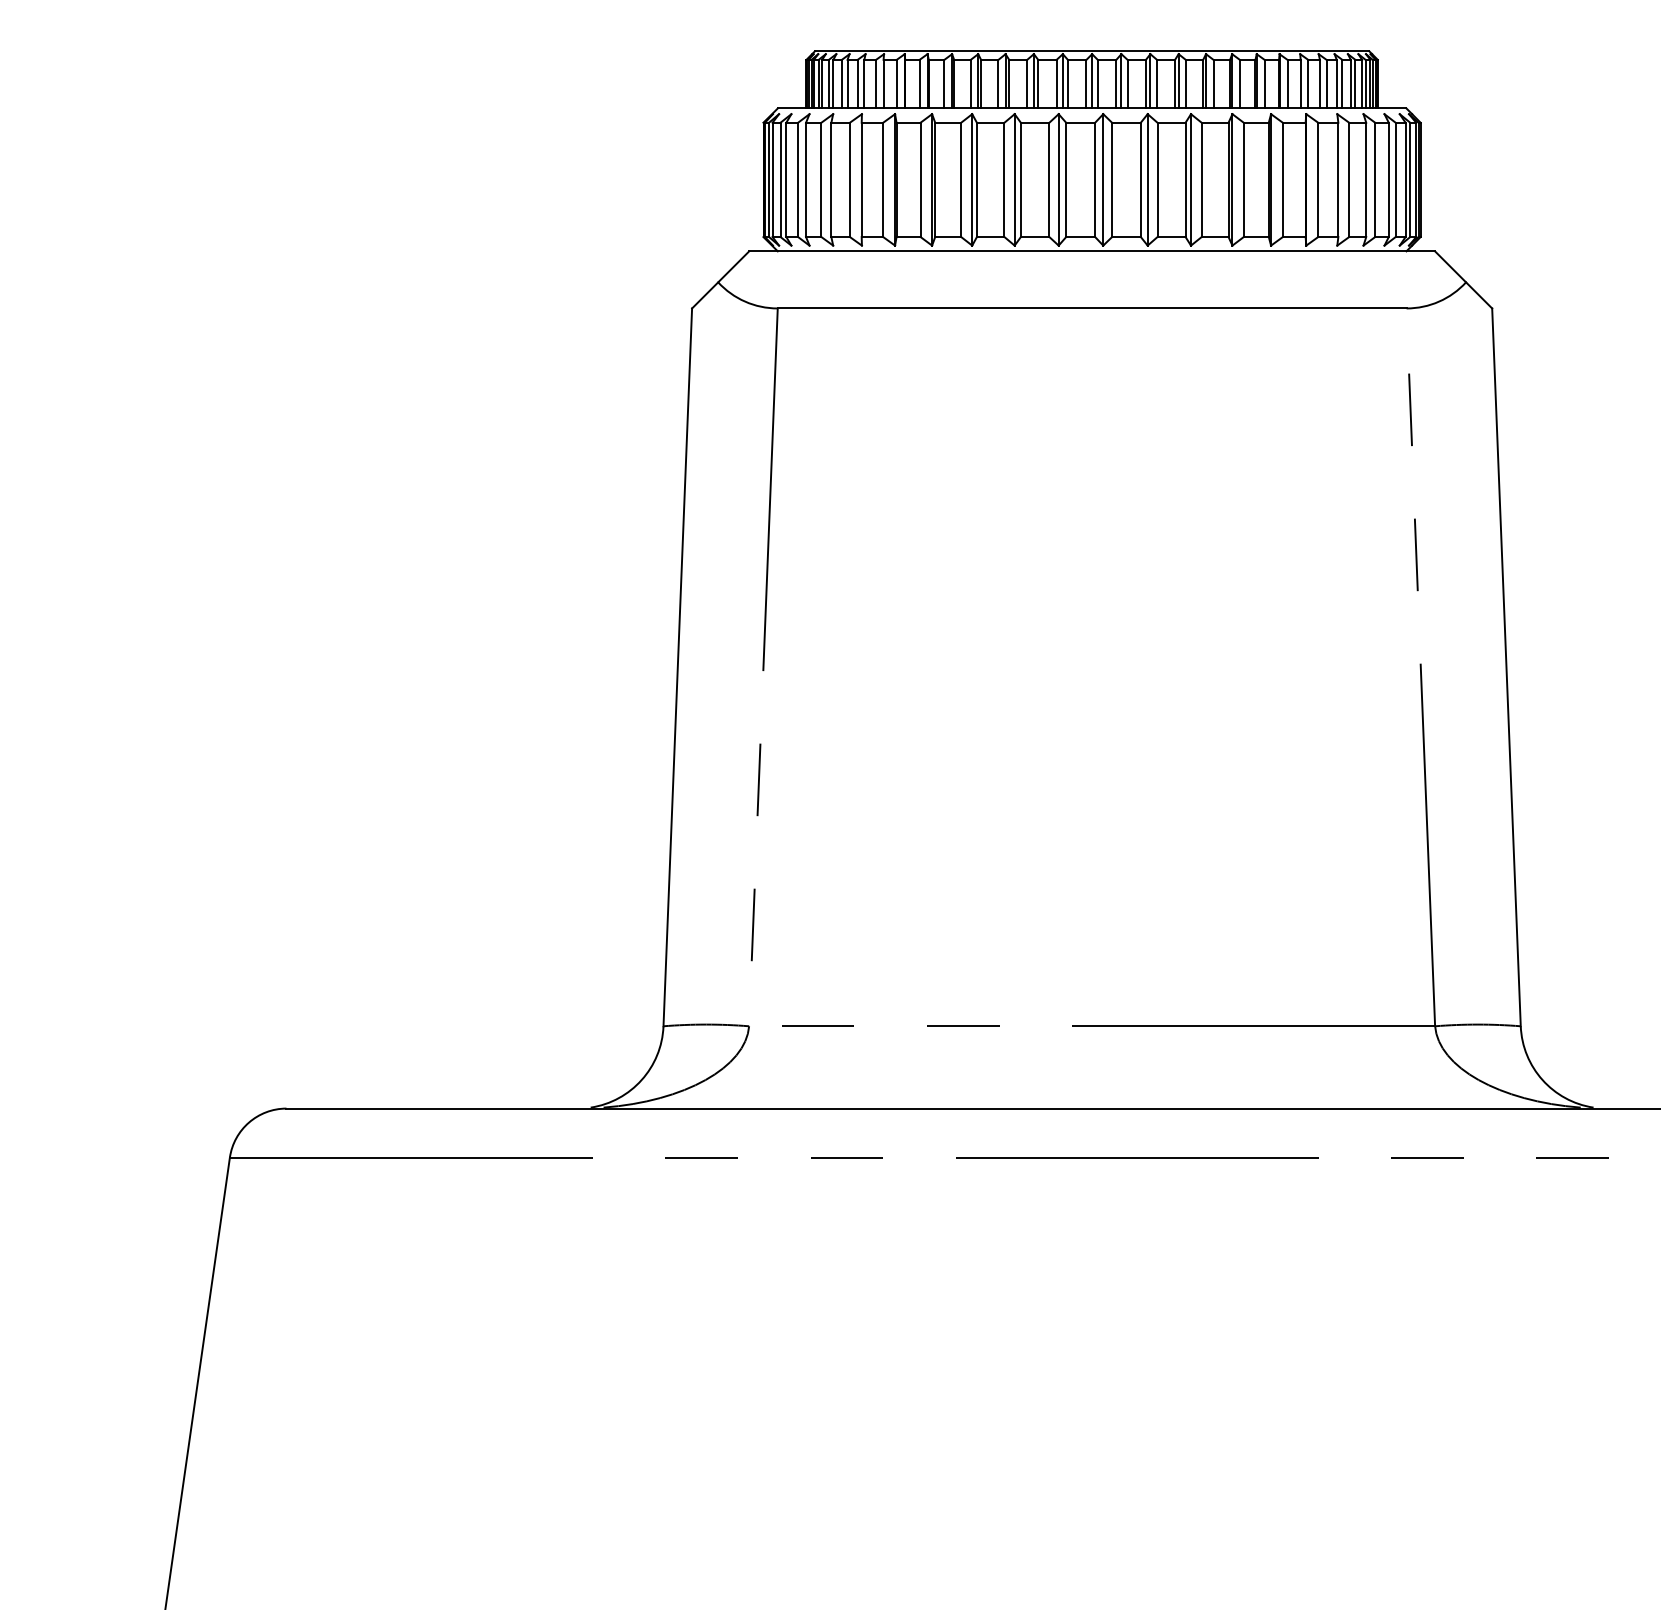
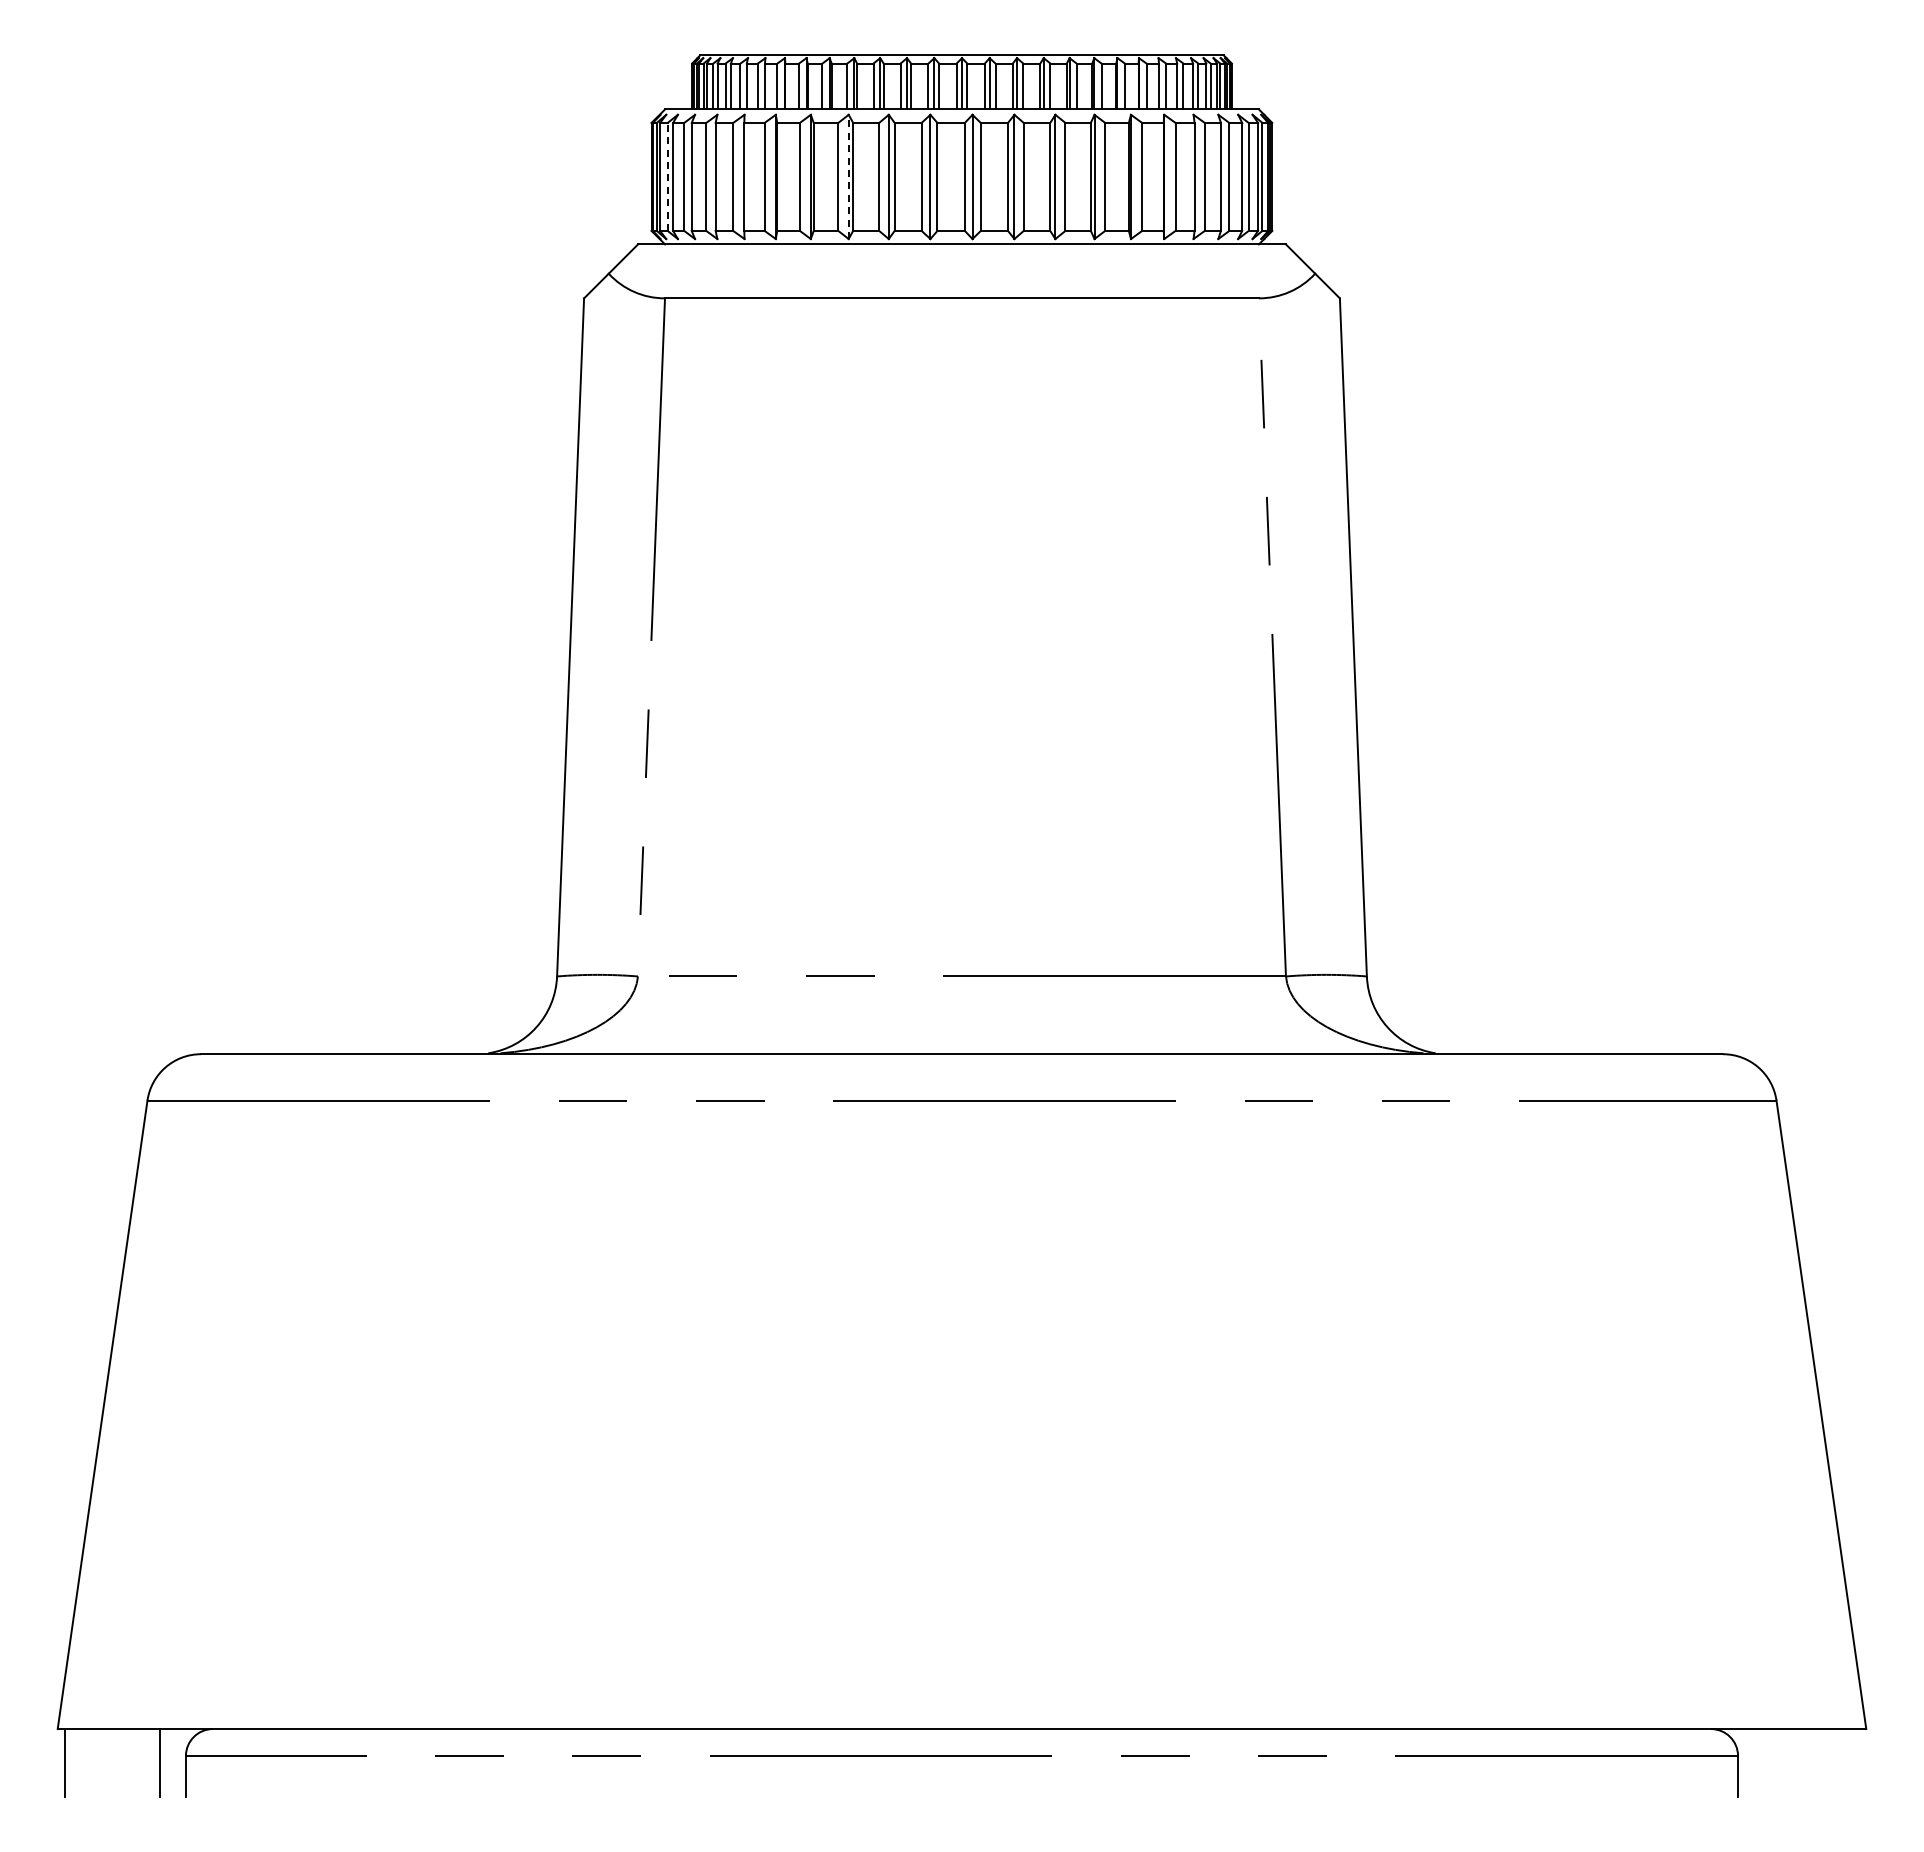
line: (780, 179) -> (667, 176), solid -> dashed
line: (971, 179) -> (848, 176), solid -> dashed

